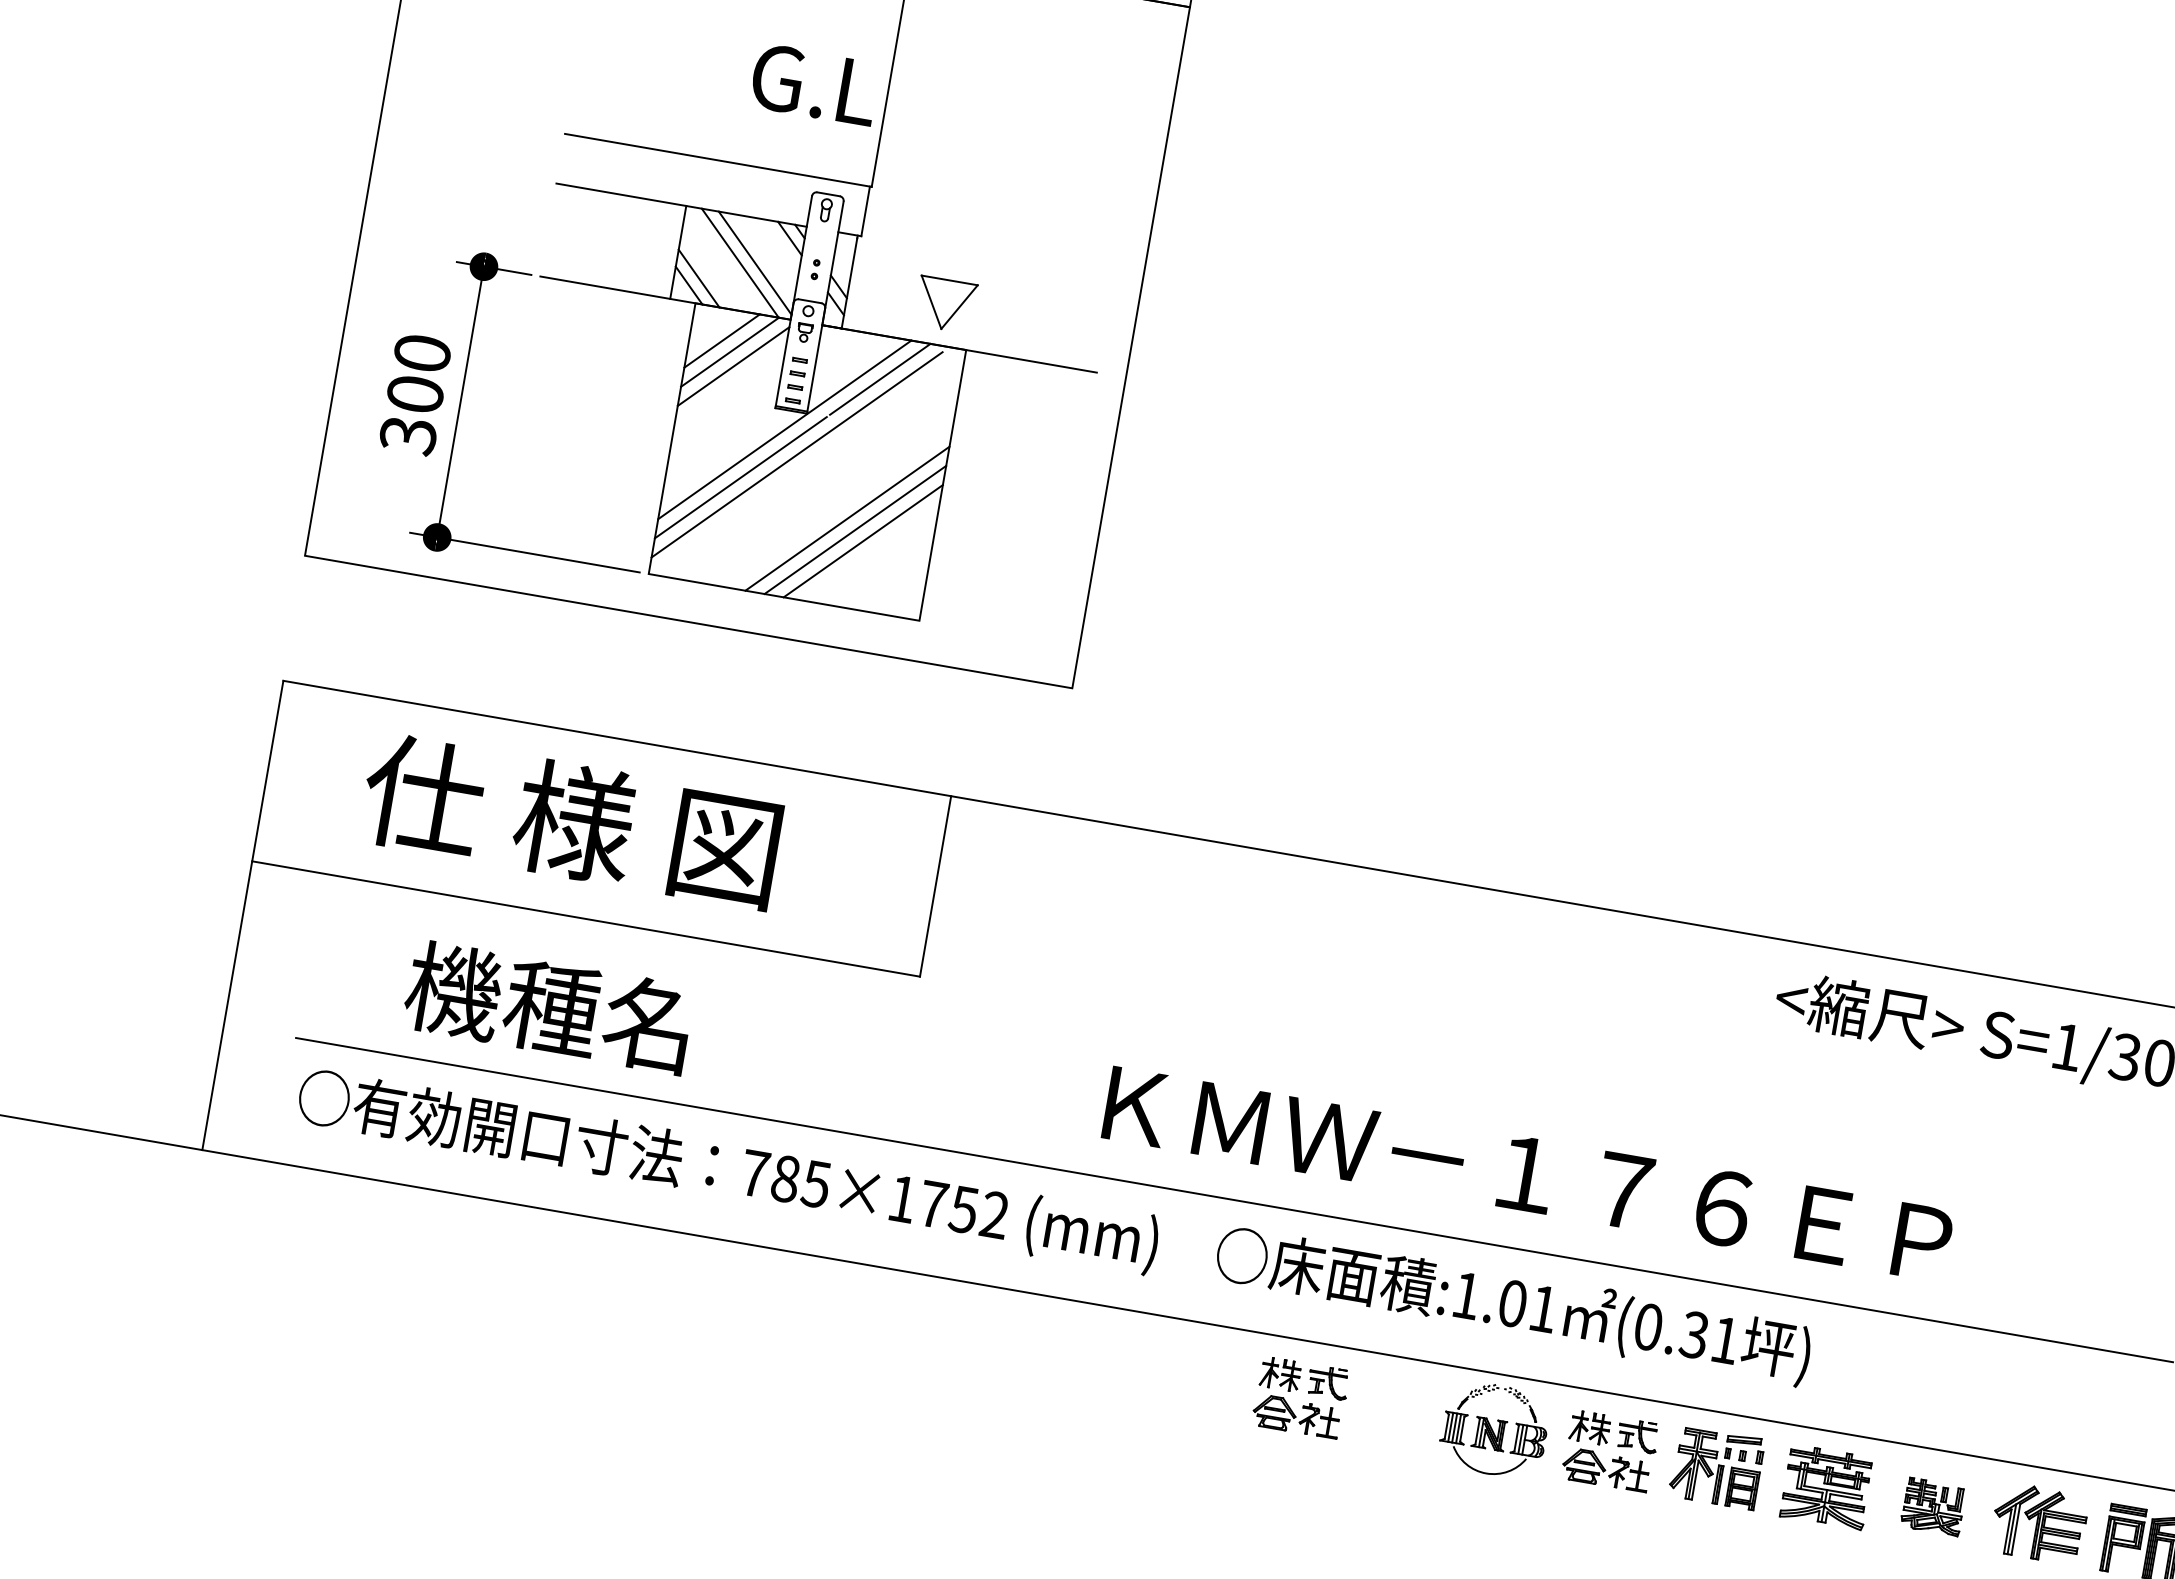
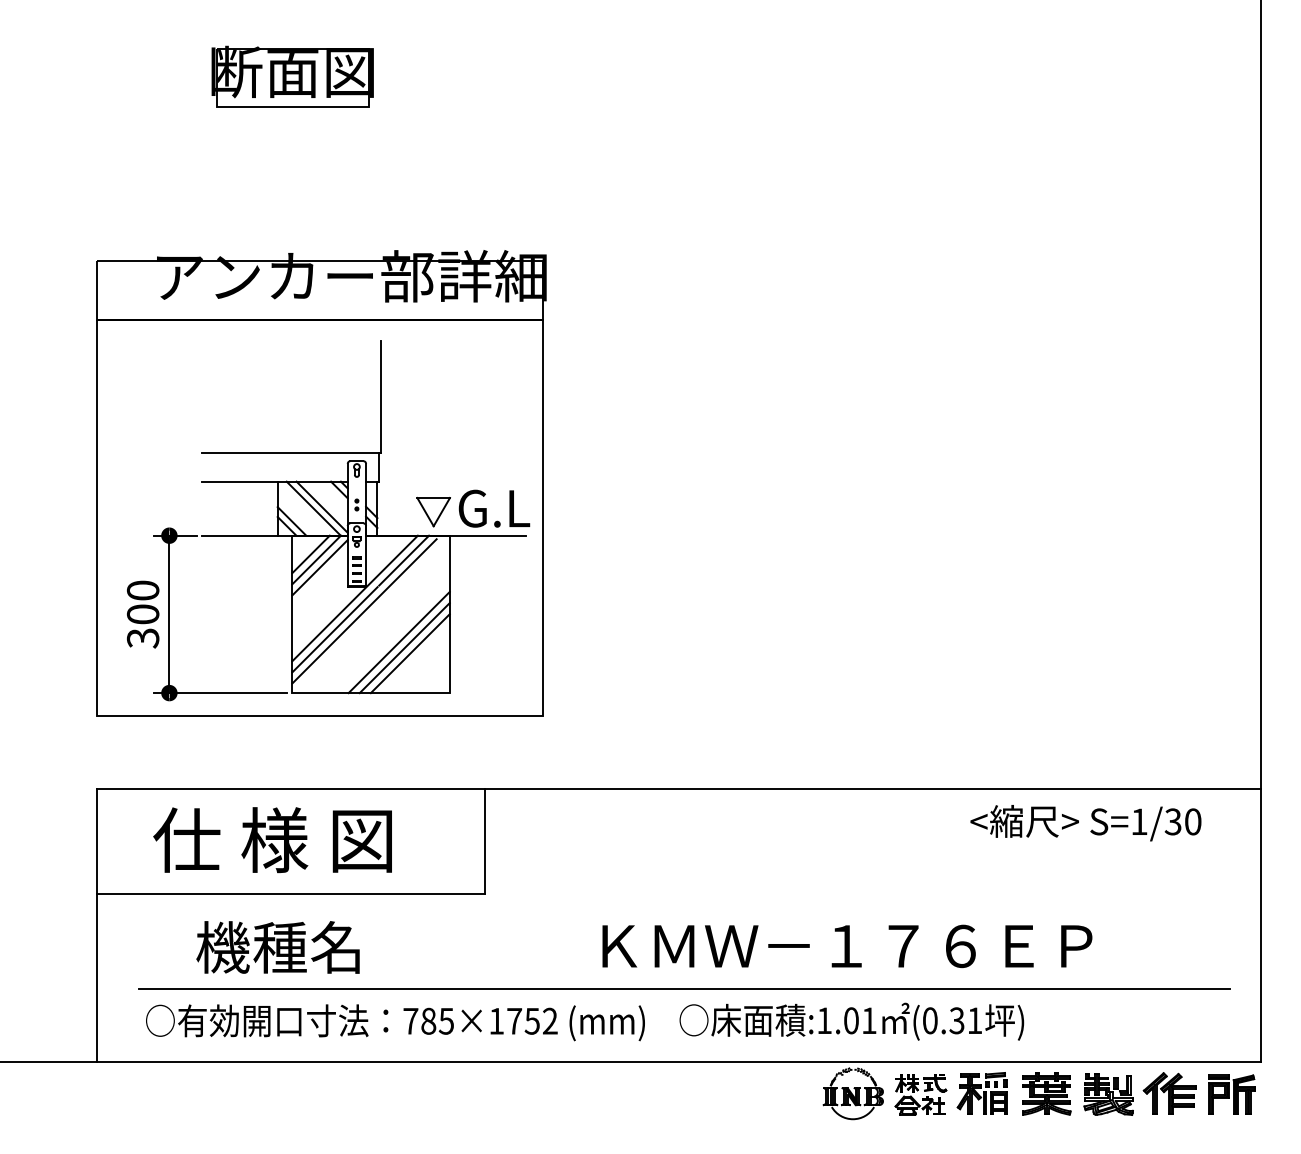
text: (814, 84) -> (494, 508), moved
part: (1300, 1397) -> (740, 1094), removed
part: (1933, 1506) -> (1108, 1094), size x1.43

